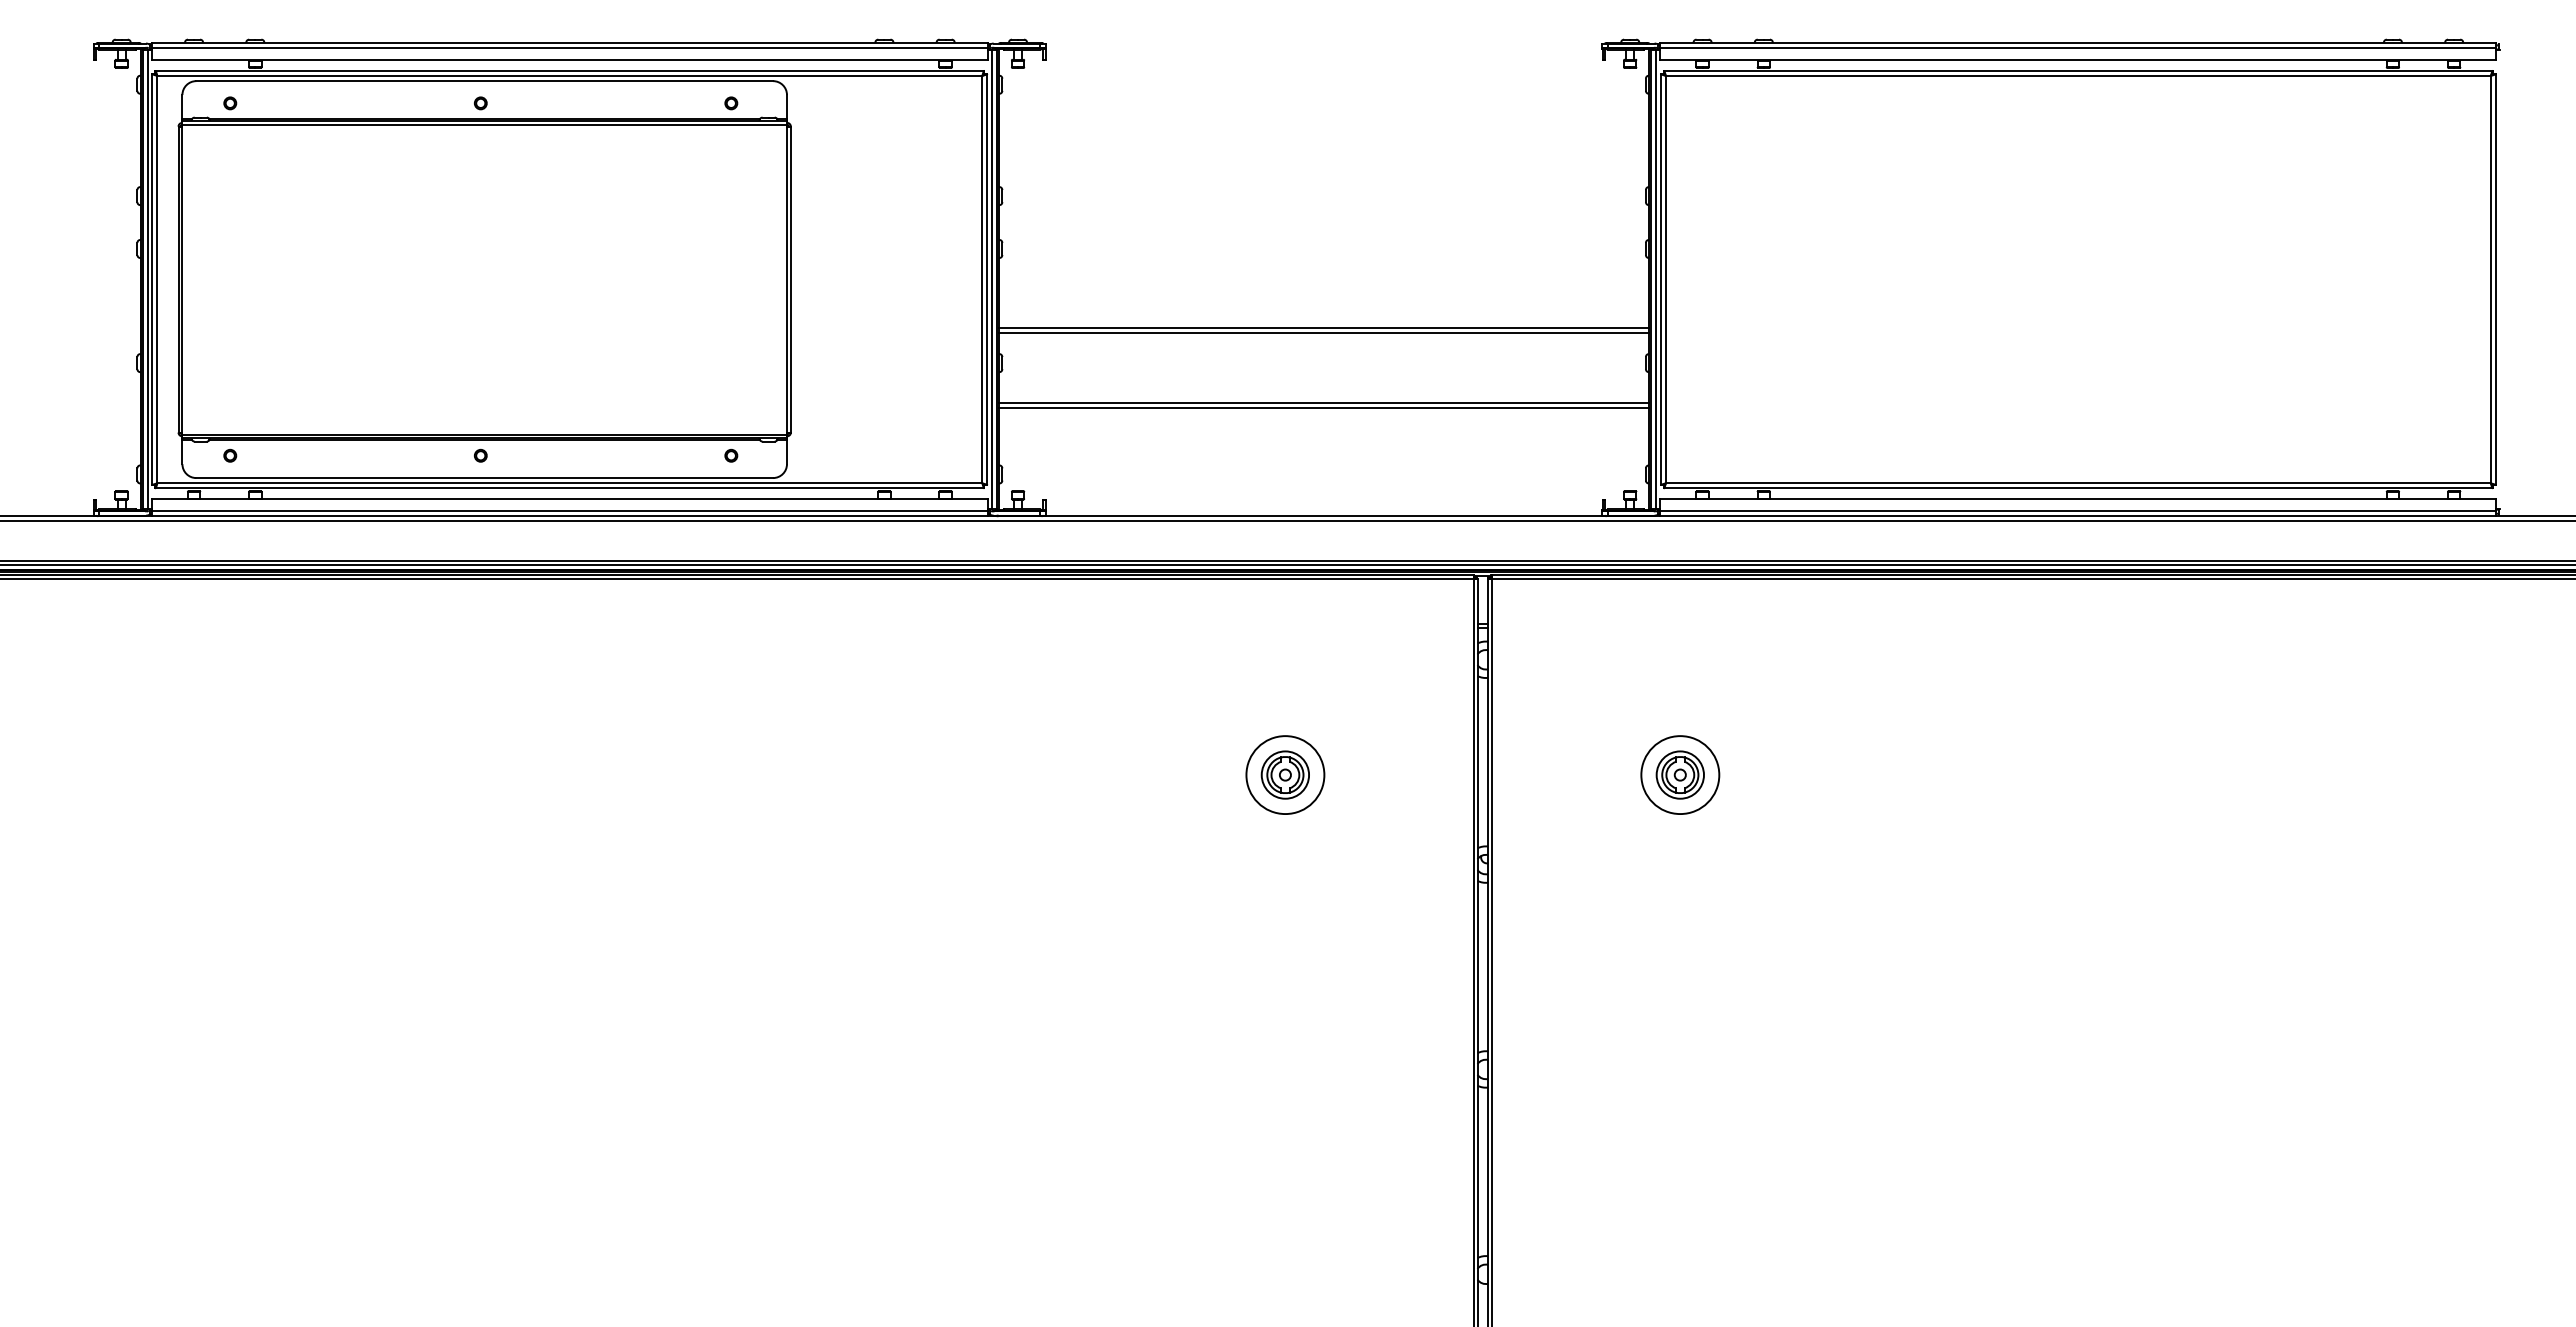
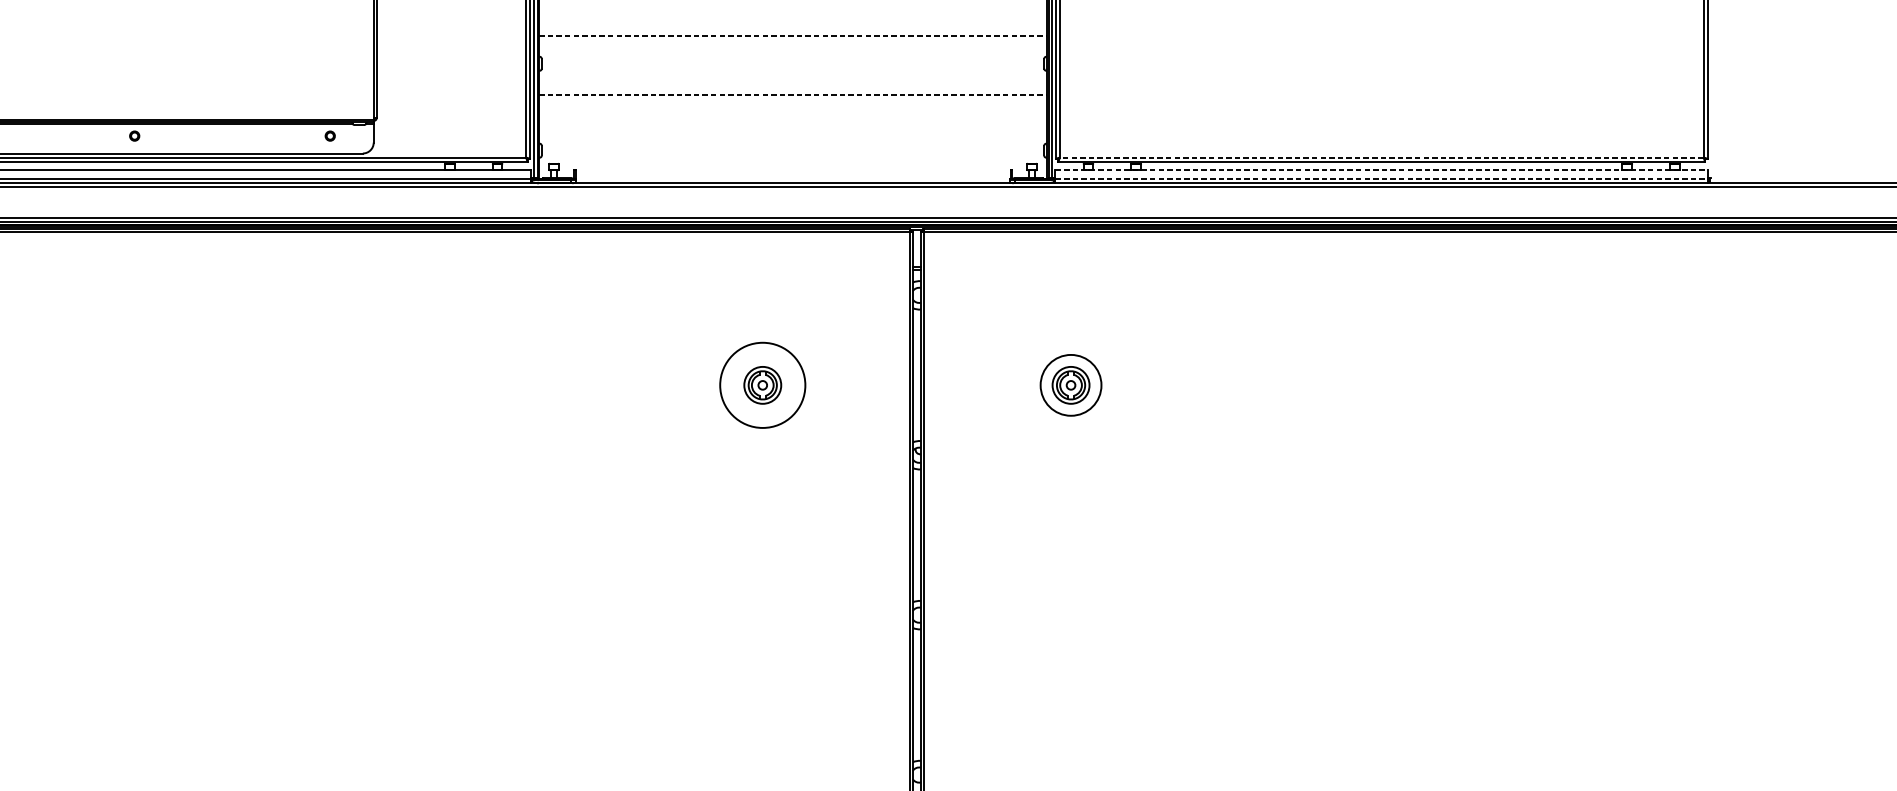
line: (1324, 327) -> (793, 35), solid -> dashed
line: (1324, 332) -> (793, 39), removed
line: (1324, 402) -> (793, 94), solid -> dashed
line: (1324, 407) -> (793, 98), removed
line: (2078, 483) -> (1381, 157), solid -> dashed
line: (2078, 498) -> (1381, 169), solid -> dashed
line: (2078, 511) -> (1381, 179), solid -> dashed
circle: (1285, 775) -> (762, 385), size x1.4

